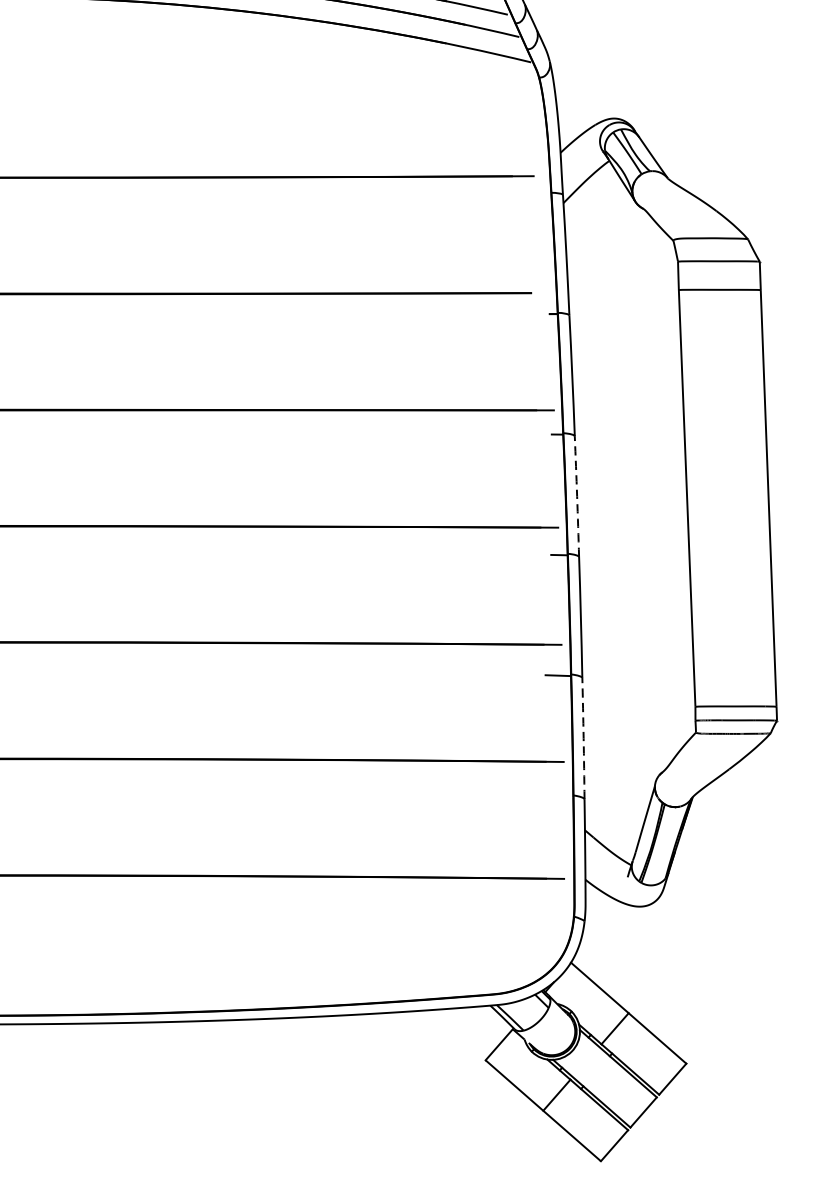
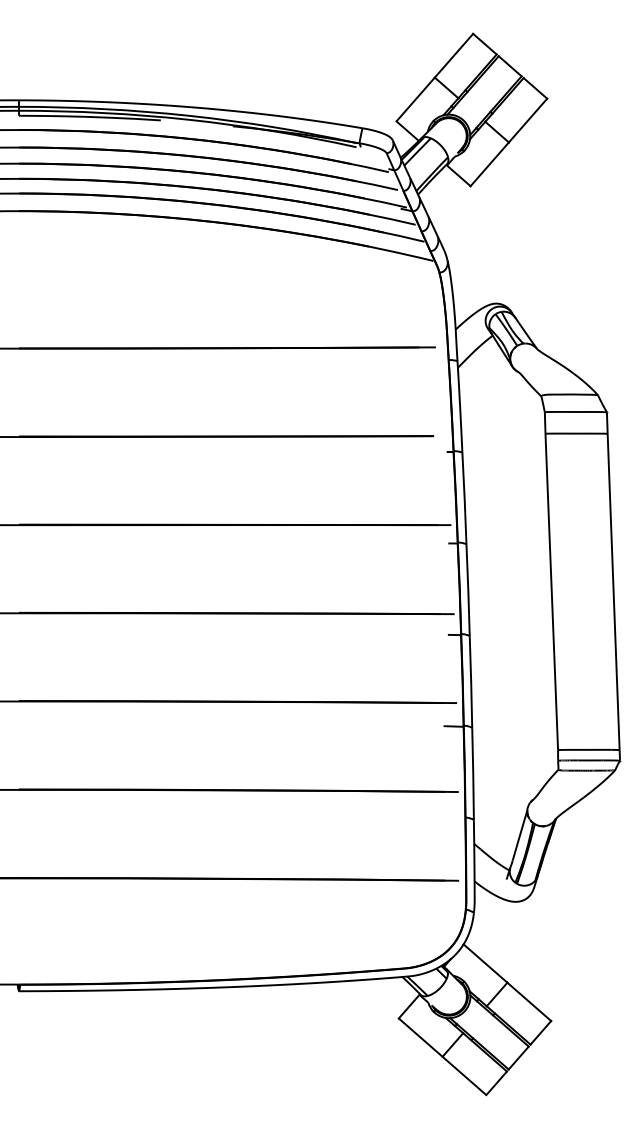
arc: (577, 496) -> (468, 590), dashed -> solid
arc: (584, 738) -> (473, 774), dashed -> solid

